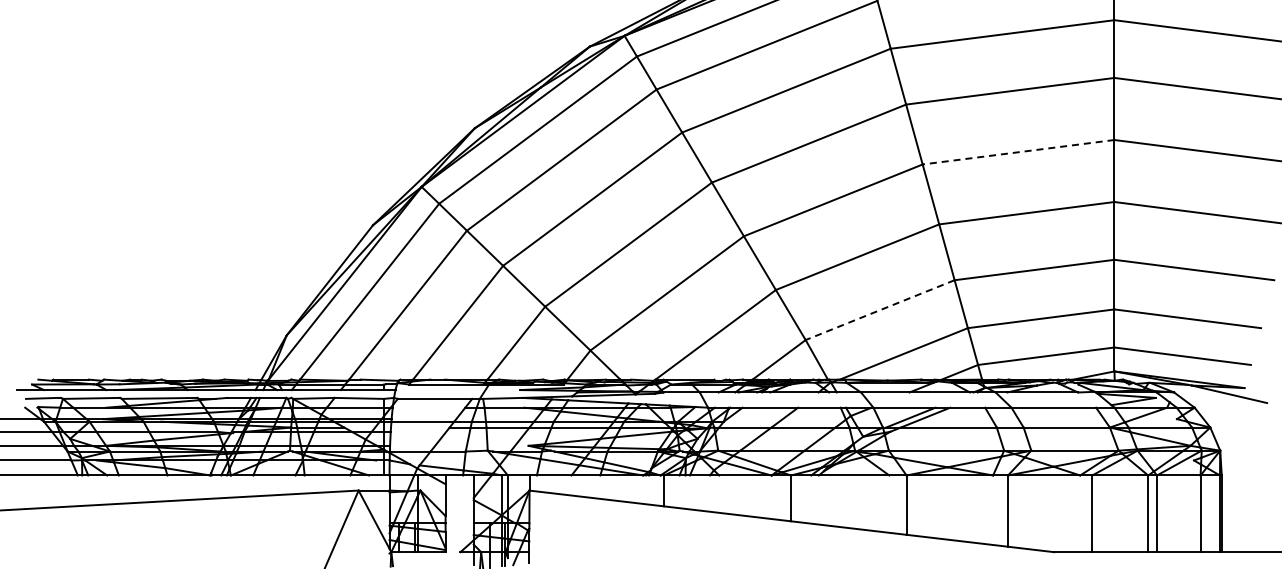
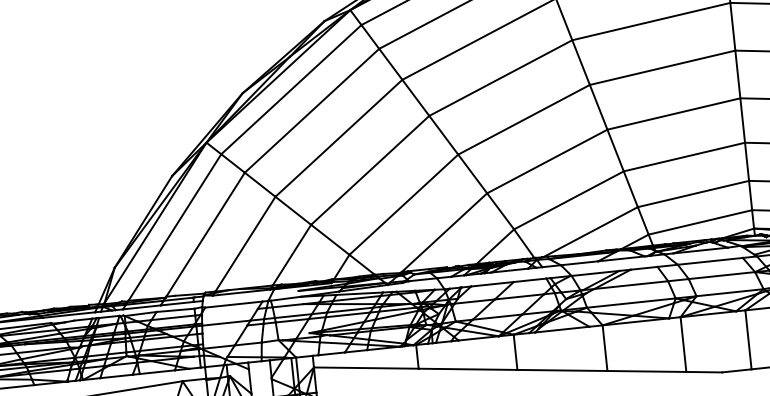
line: (1018, 152) -> (662, 68), dashed -> solid
line: (879, 310) -> (568, 200), dashed -> solid

